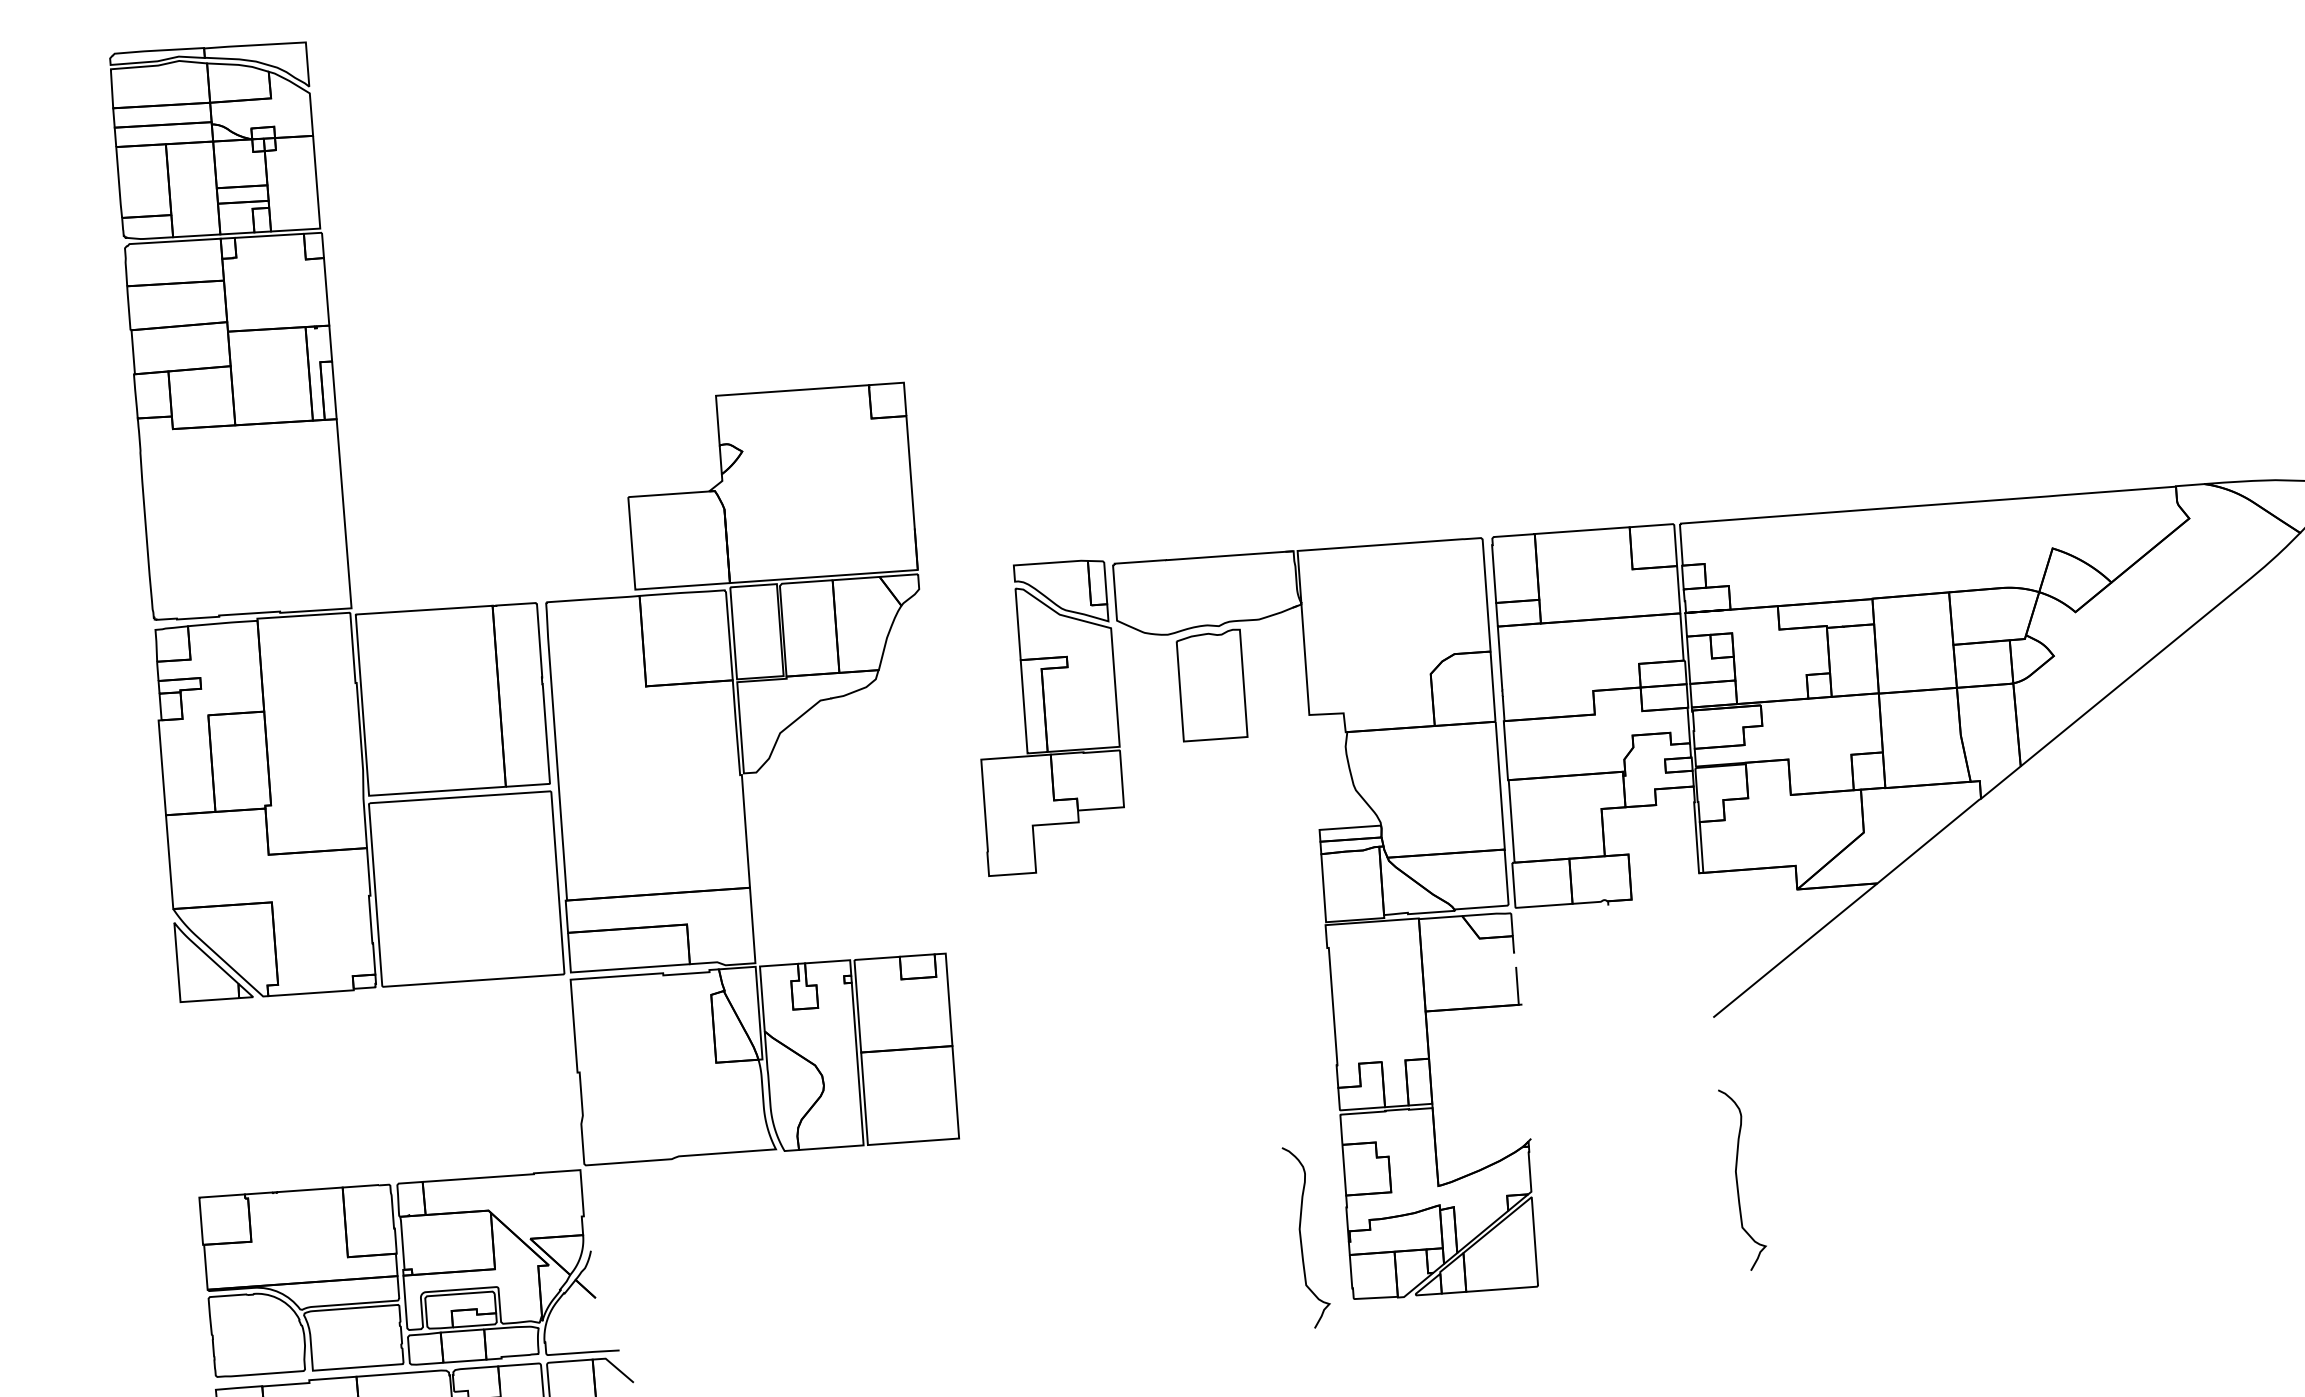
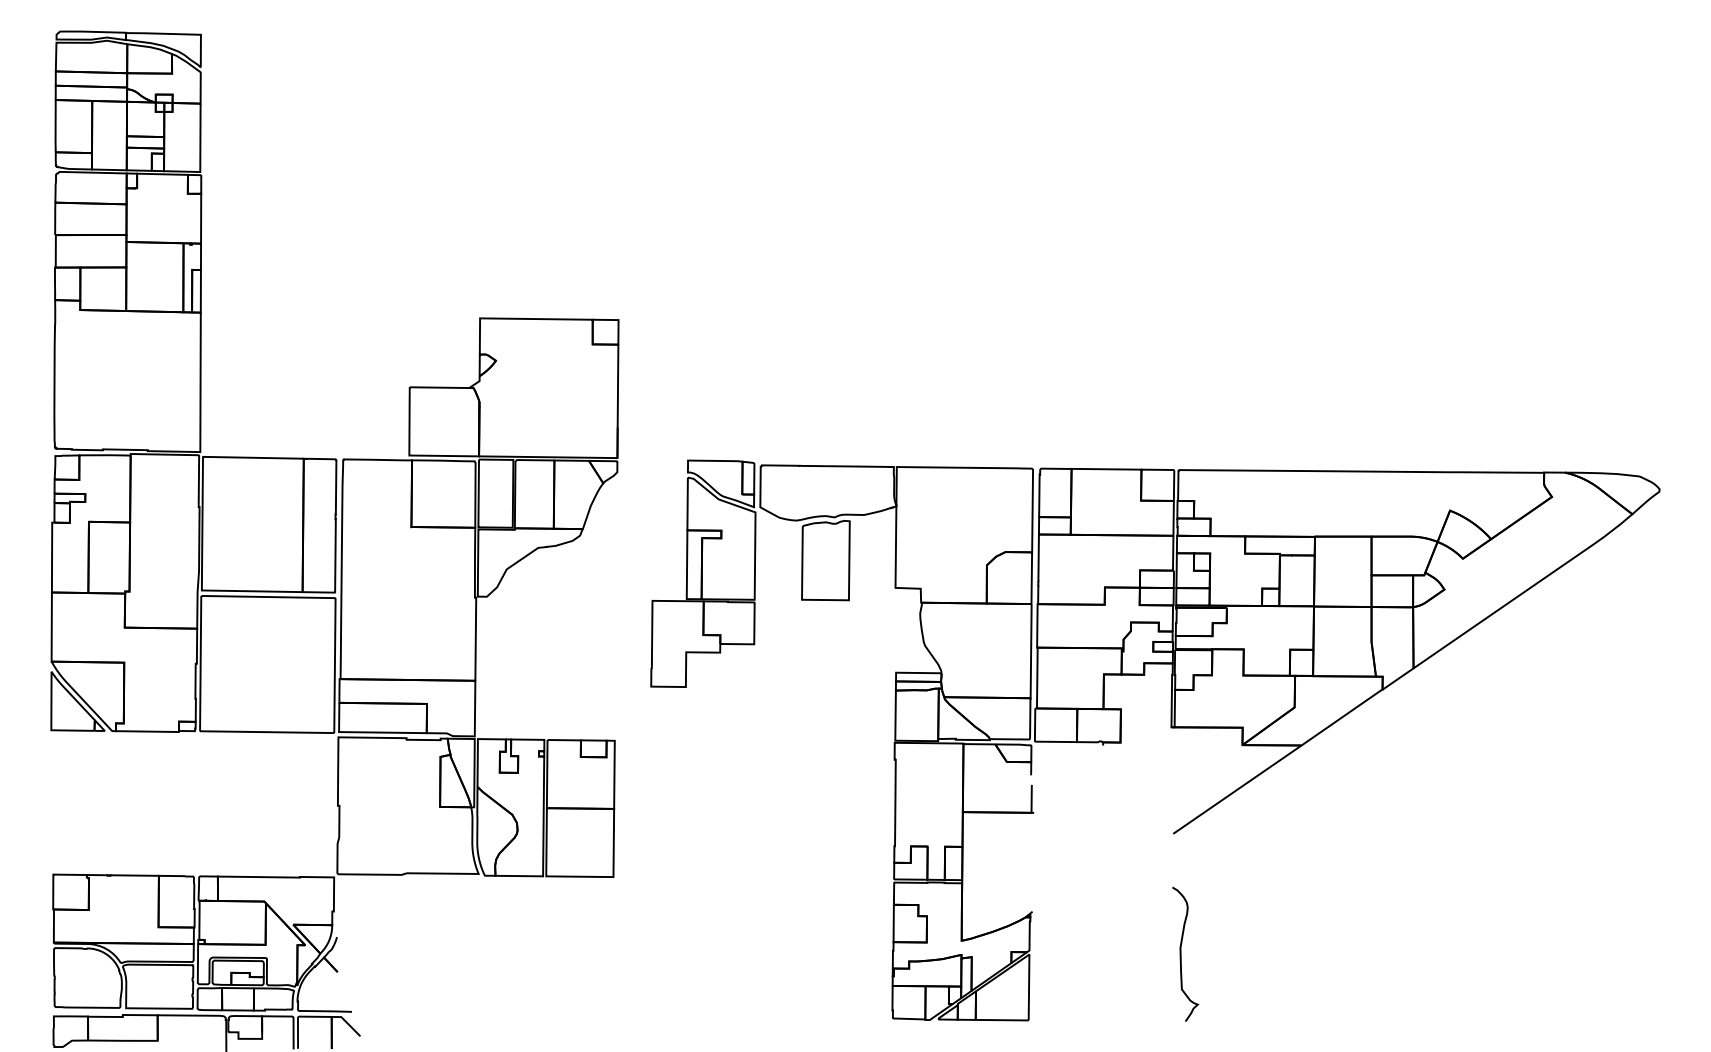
curve: (1301, 1237) -> (858, 970), removed

